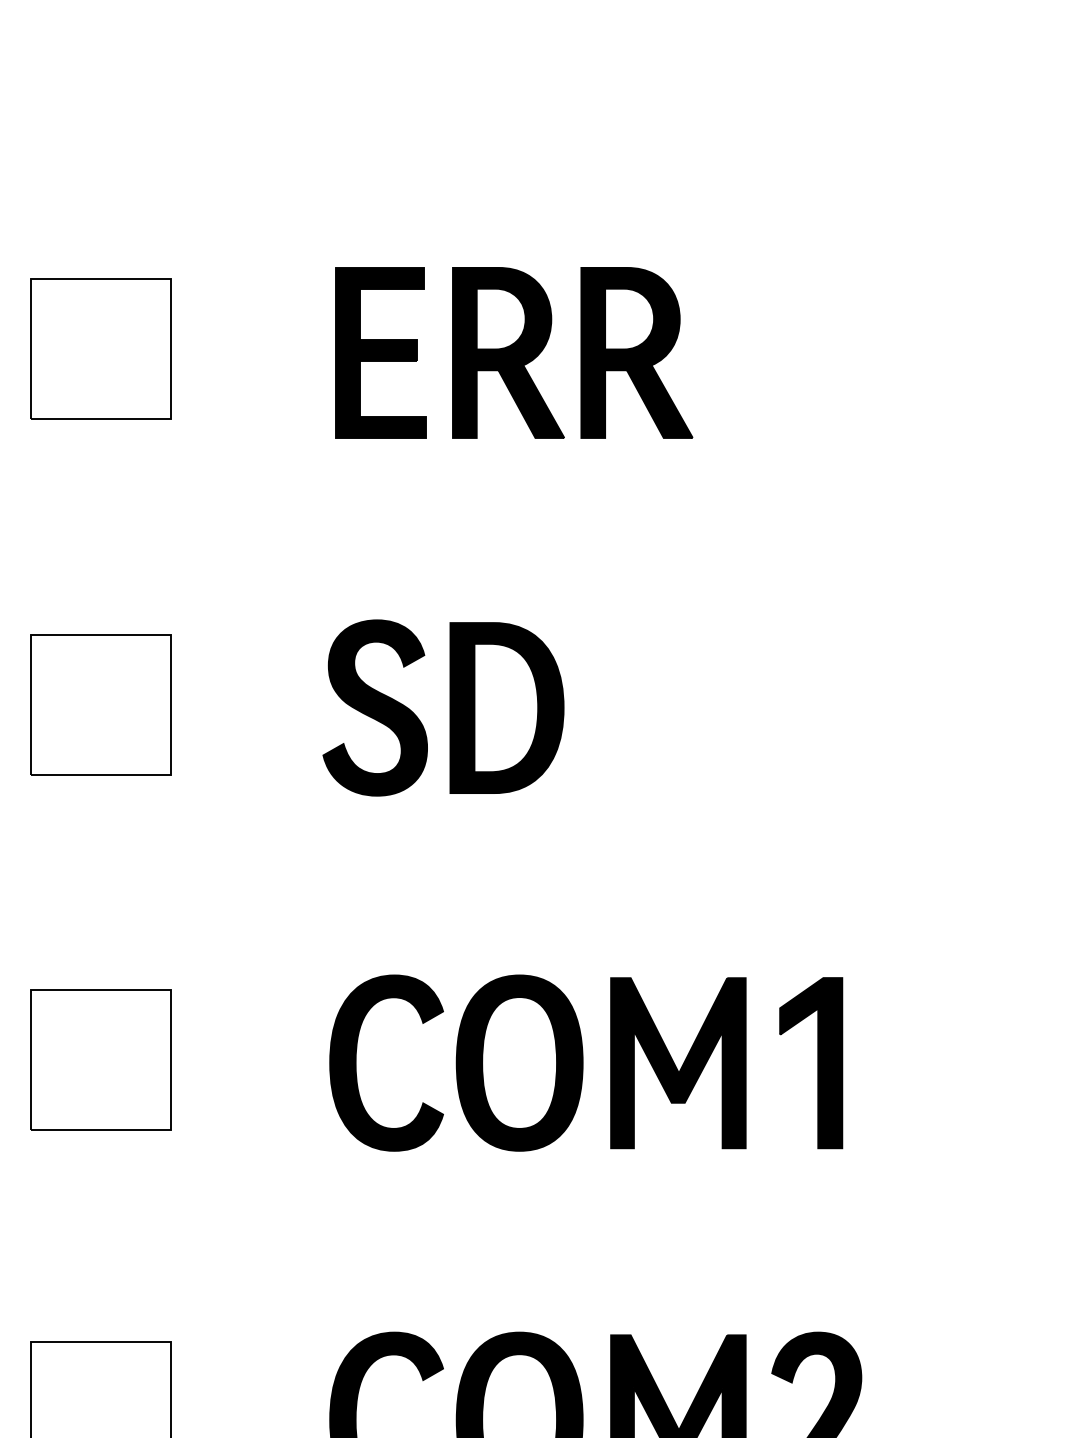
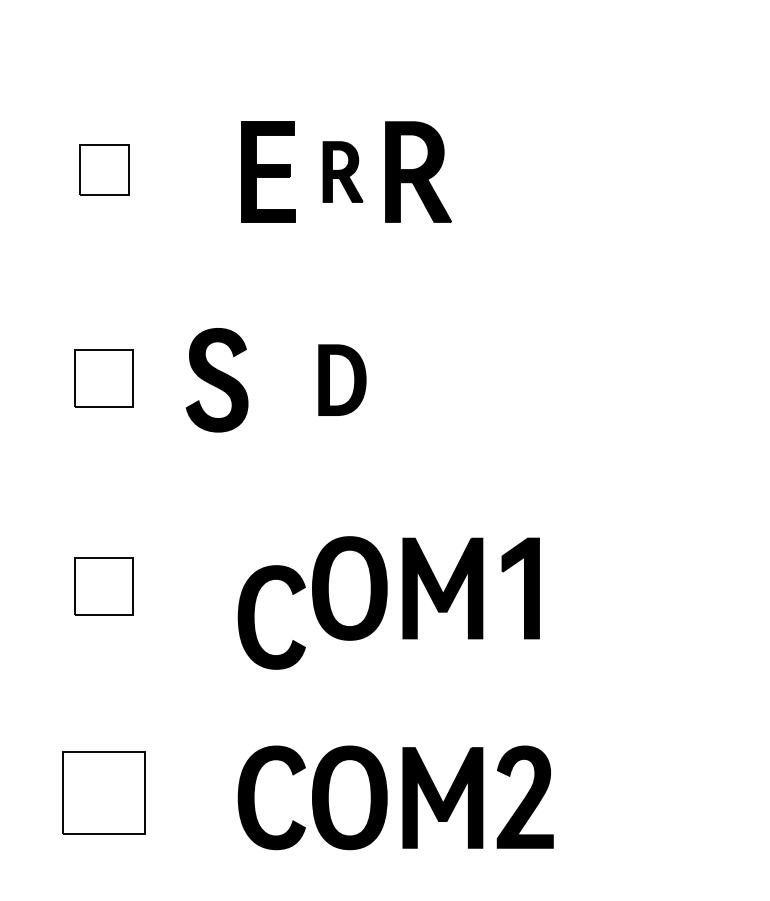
part: (99, 348) -> (103, 169), size x0.6
part: (507, 351) -> (342, 171), size x0.6
part: (99, 704) -> (103, 378), size x0.7
part: (507, 706) -> (342, 379), size x0.7
part: (374, 708) -> (216, 380), moved
part: (99, 1059) -> (103, 586), size x0.7
part: (357, 1063) -> (254, 617), moved

